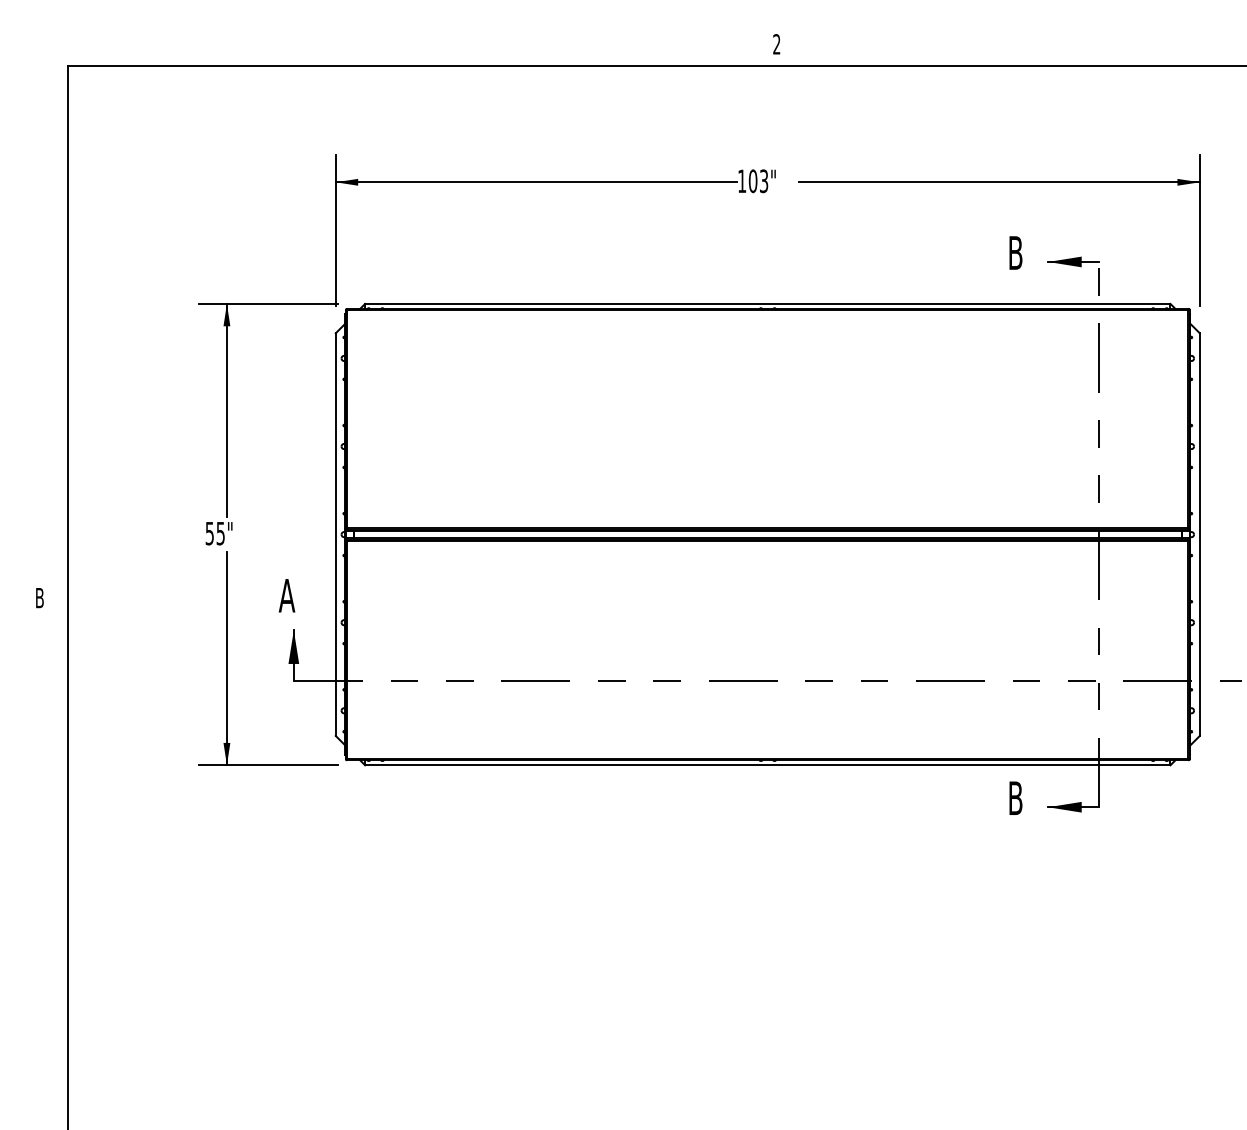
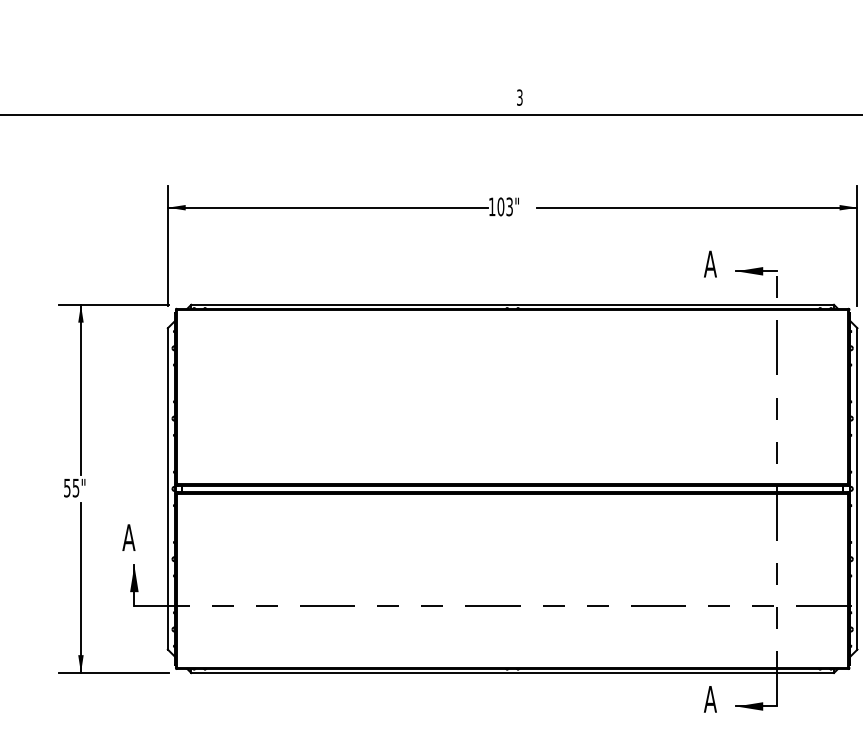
text: (776, 44) -> (519, 97), 2 -> 3
text: (1015, 252) -> (710, 263), B -> A
text: (1015, 797) -> (710, 698), B -> A

